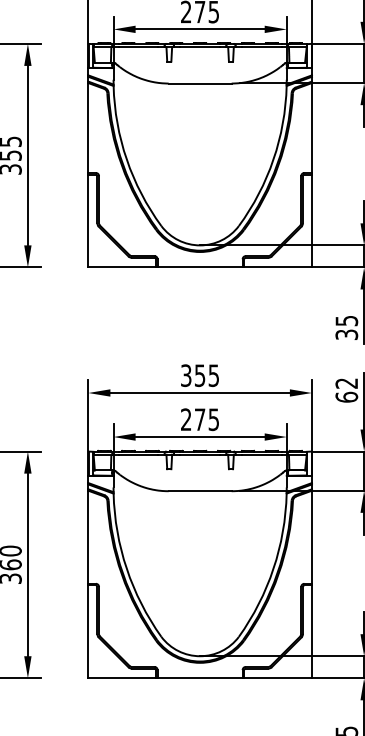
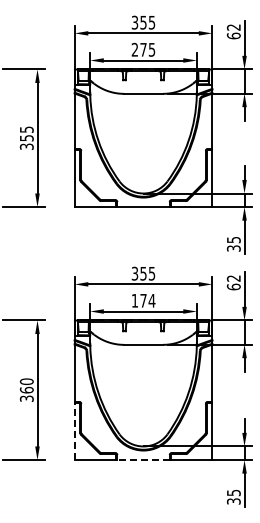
text: (200, 419) -> (143, 300), 275 -> 174
line: (87, 631) -> (74, 431), solid -> dashed
line: (200, 679) -> (143, 460), solid -> dashed

